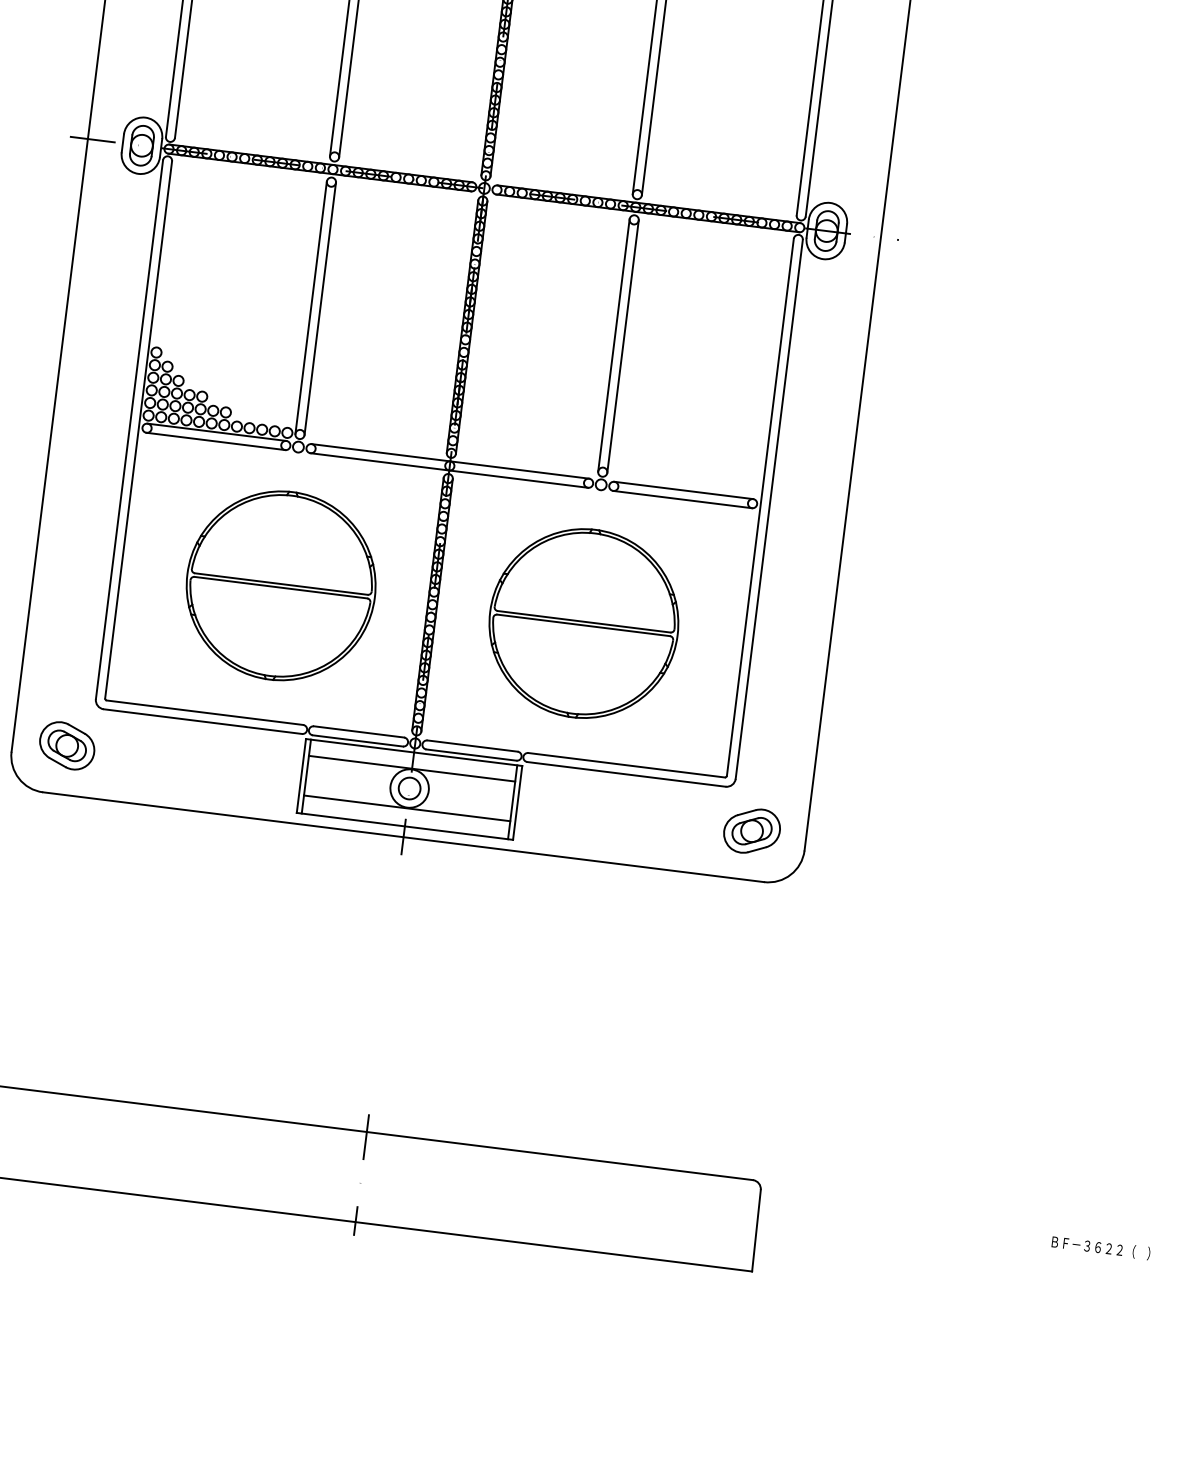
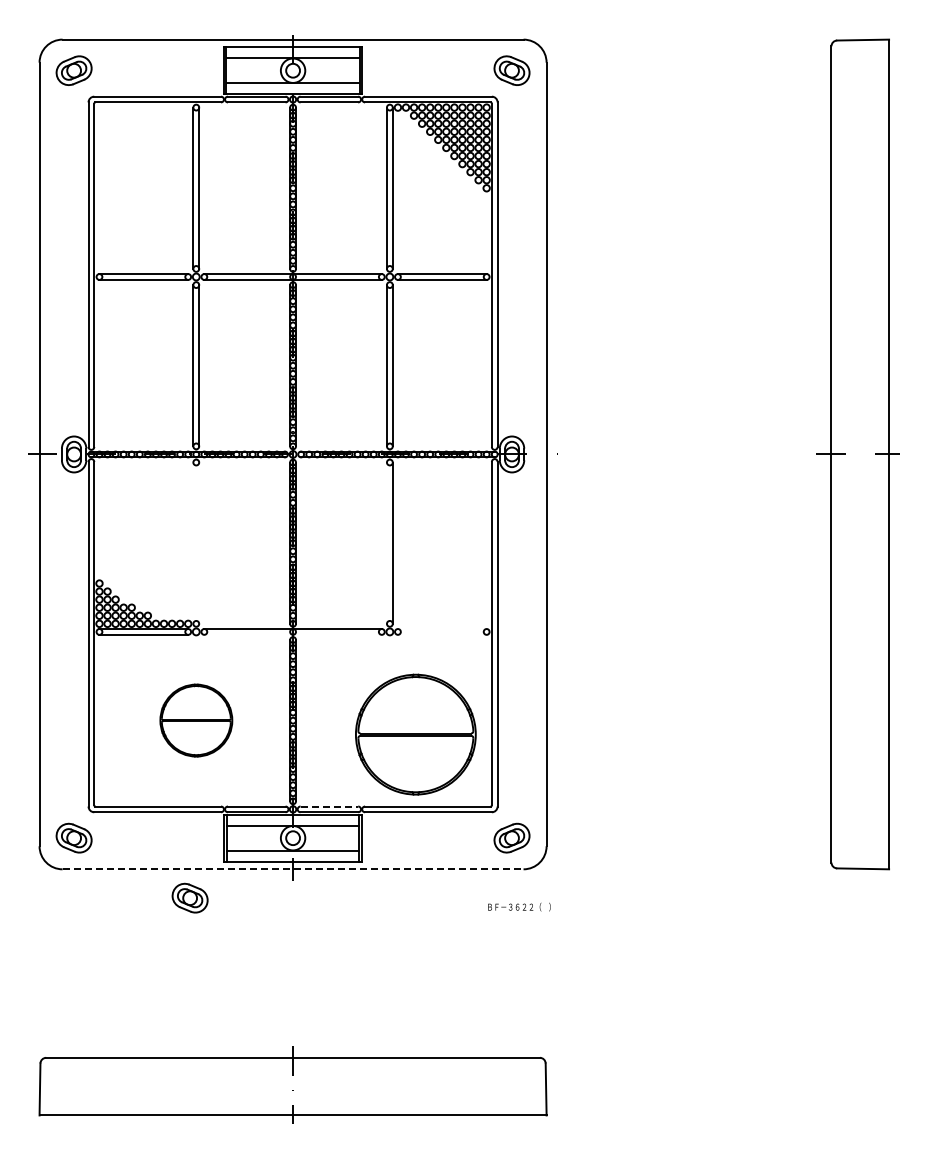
line: (311, 306) -> (193, 542), removed
line: (320, 307) -> (199, 542), removed
line: (613, 344) -> (386, 542), removed
line: (448, 469) -> (292, 634), removed
line: (682, 491) -> (441, 629), removed
line: (681, 498) -> (441, 634), removed
part: (281, 585) -> (196, 720), size x0.6
part: (583, 623) -> (415, 734), moved
line: (472, 746) -> (329, 806), solid -> dashed
line: (404, 837) -> (293, 869), solid -> dashed
part: (236, 861) -> (189, 897), added
text: (1101, 1246) -> (519, 906), moved

